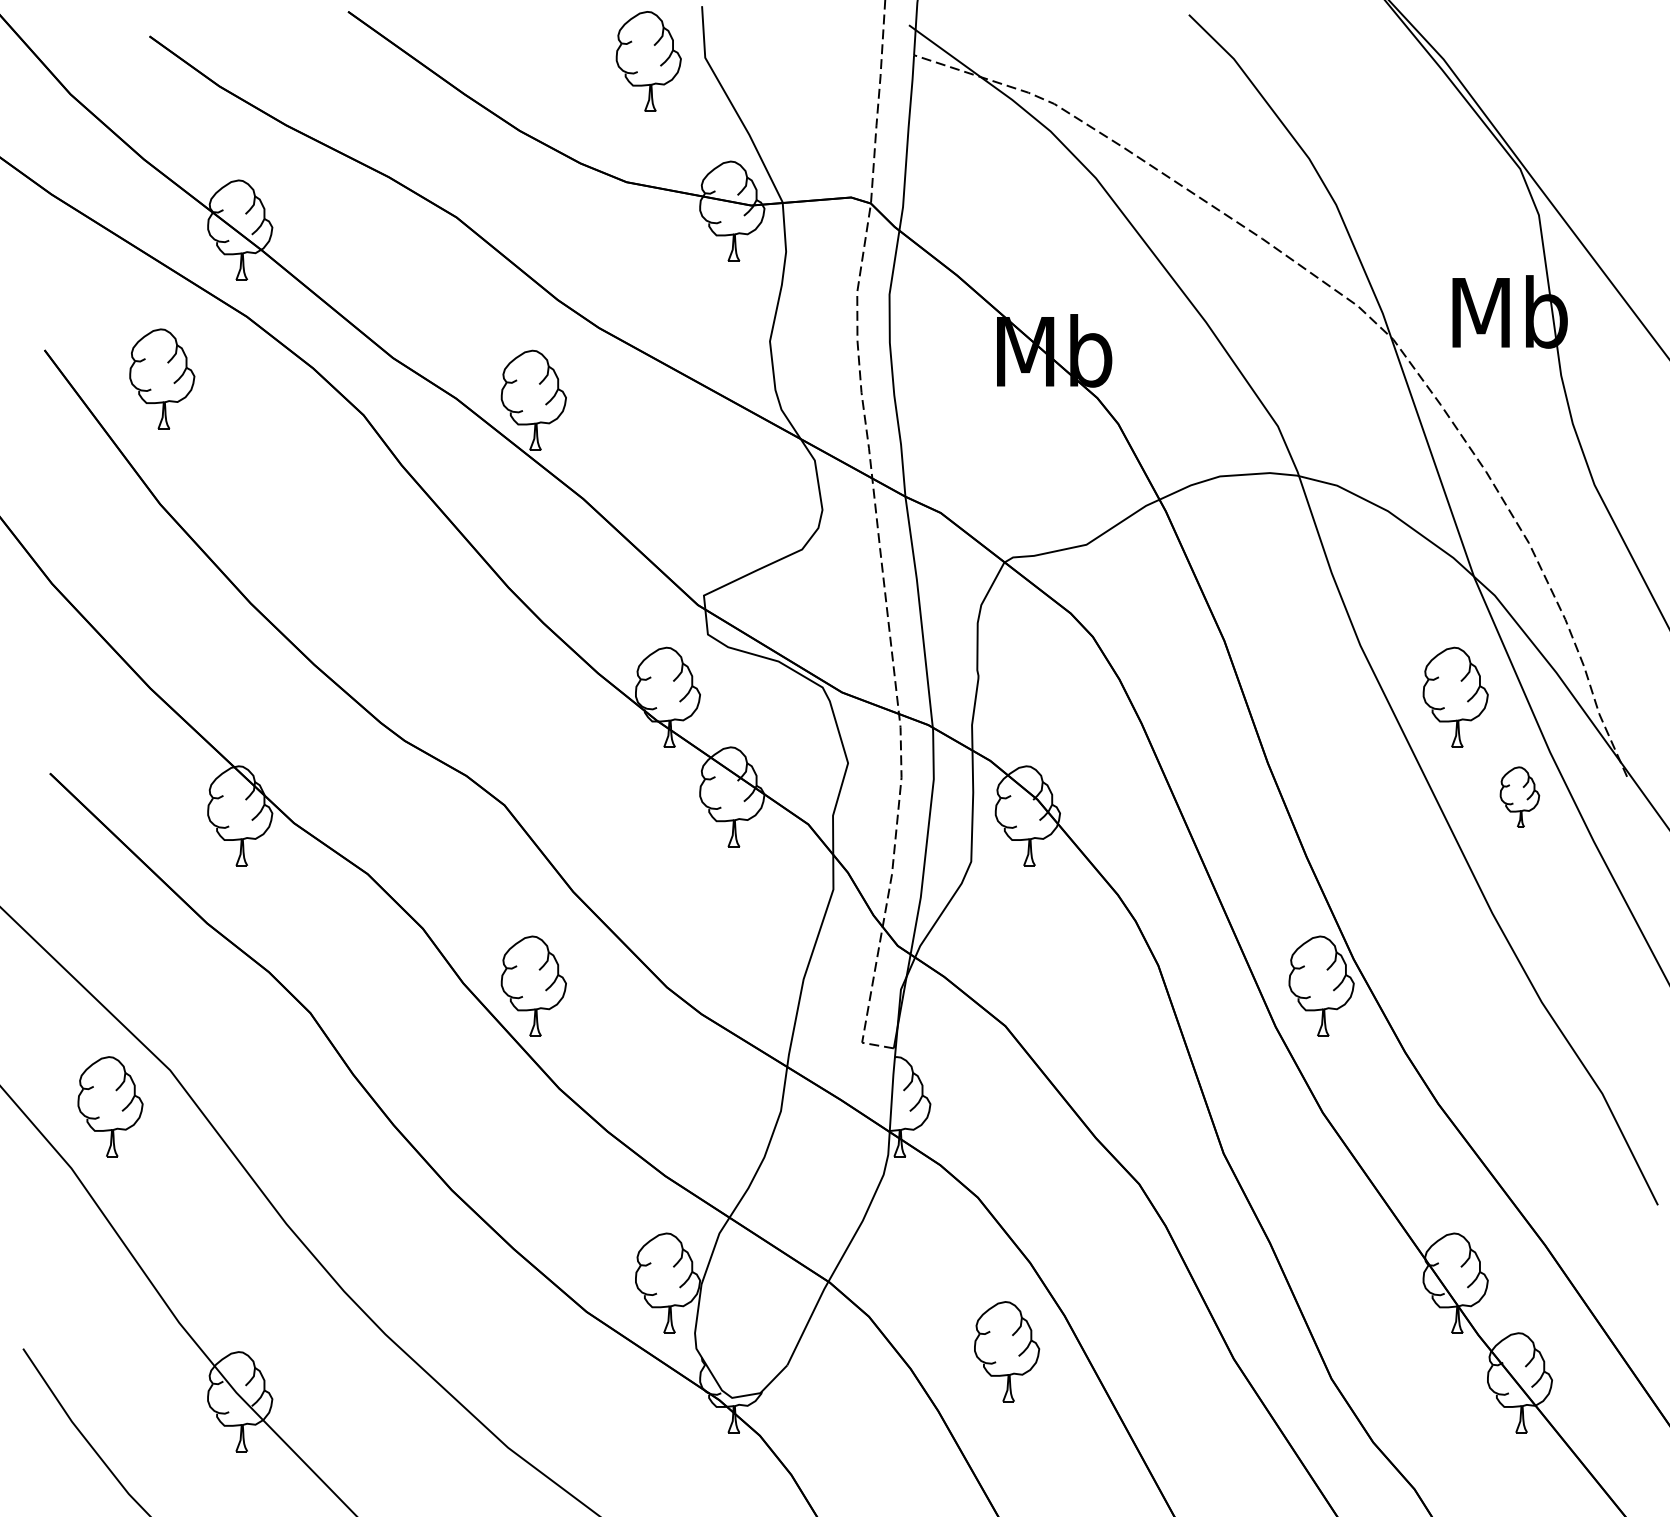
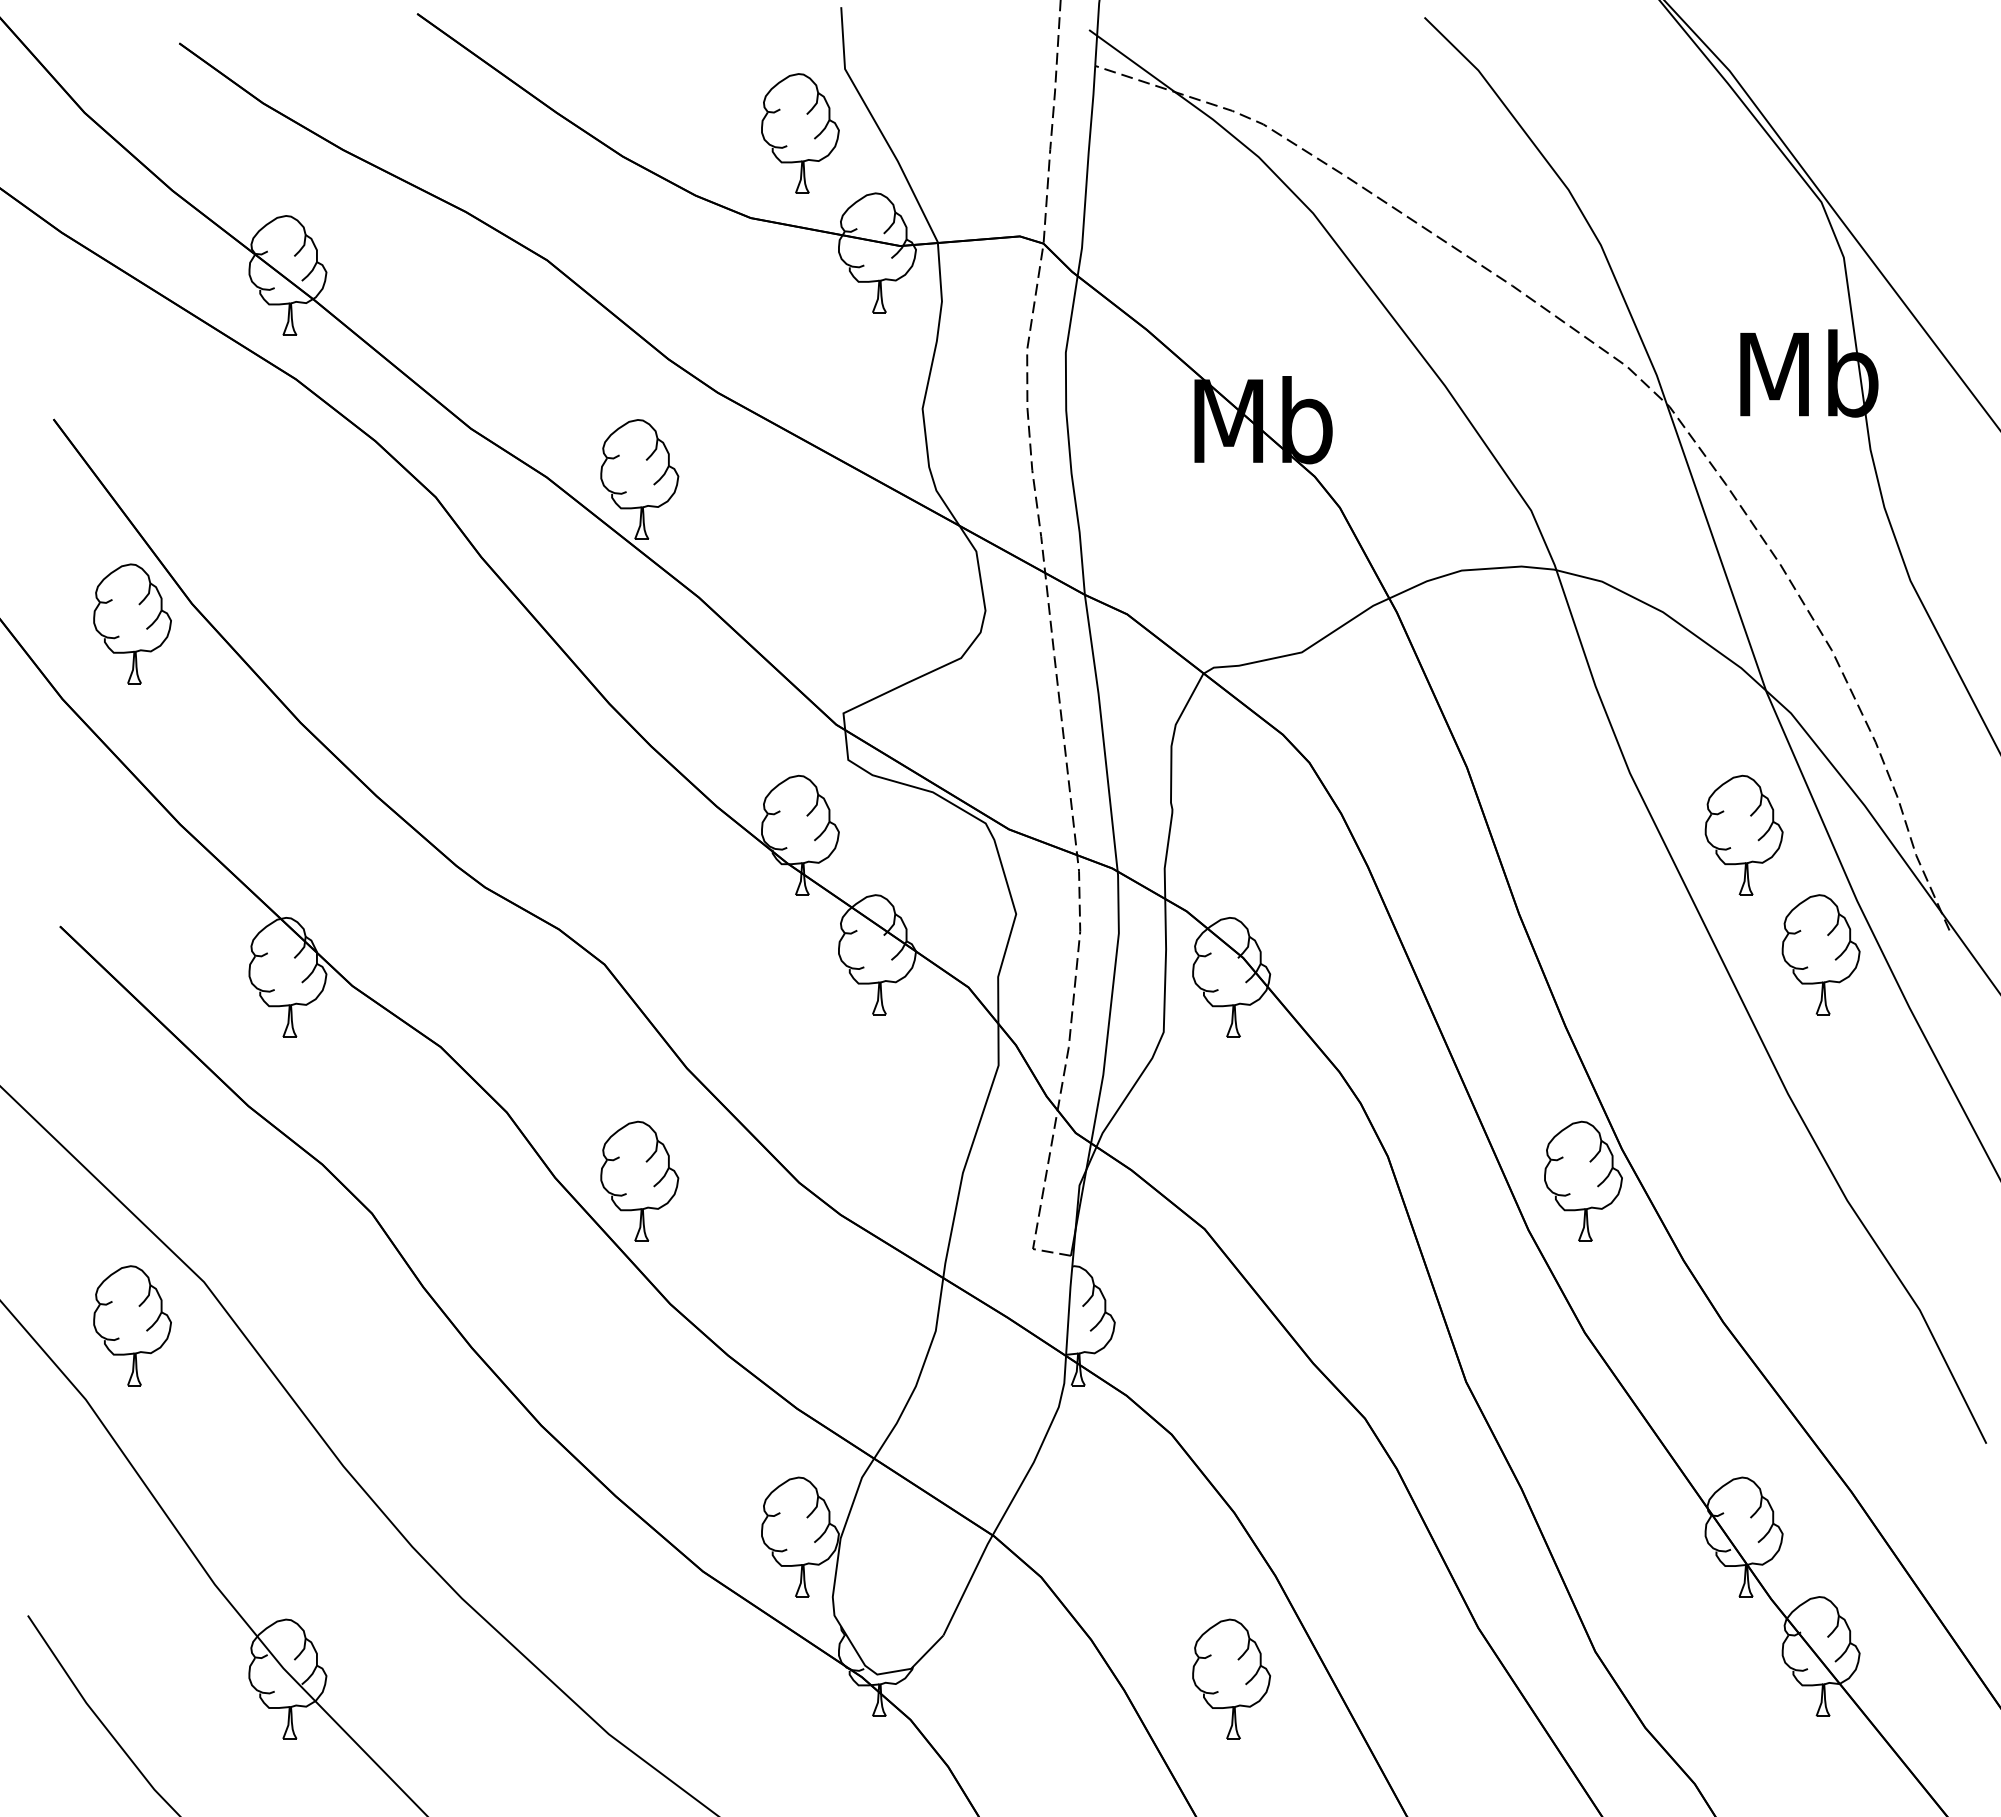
part: (648, 61) -> (800, 133), moved
part: (162, 378) -> (132, 623), moved
part: (1519, 796) -> (1820, 954), size x1.67
part: (1006, 1351) -> (1231, 1678), moved

